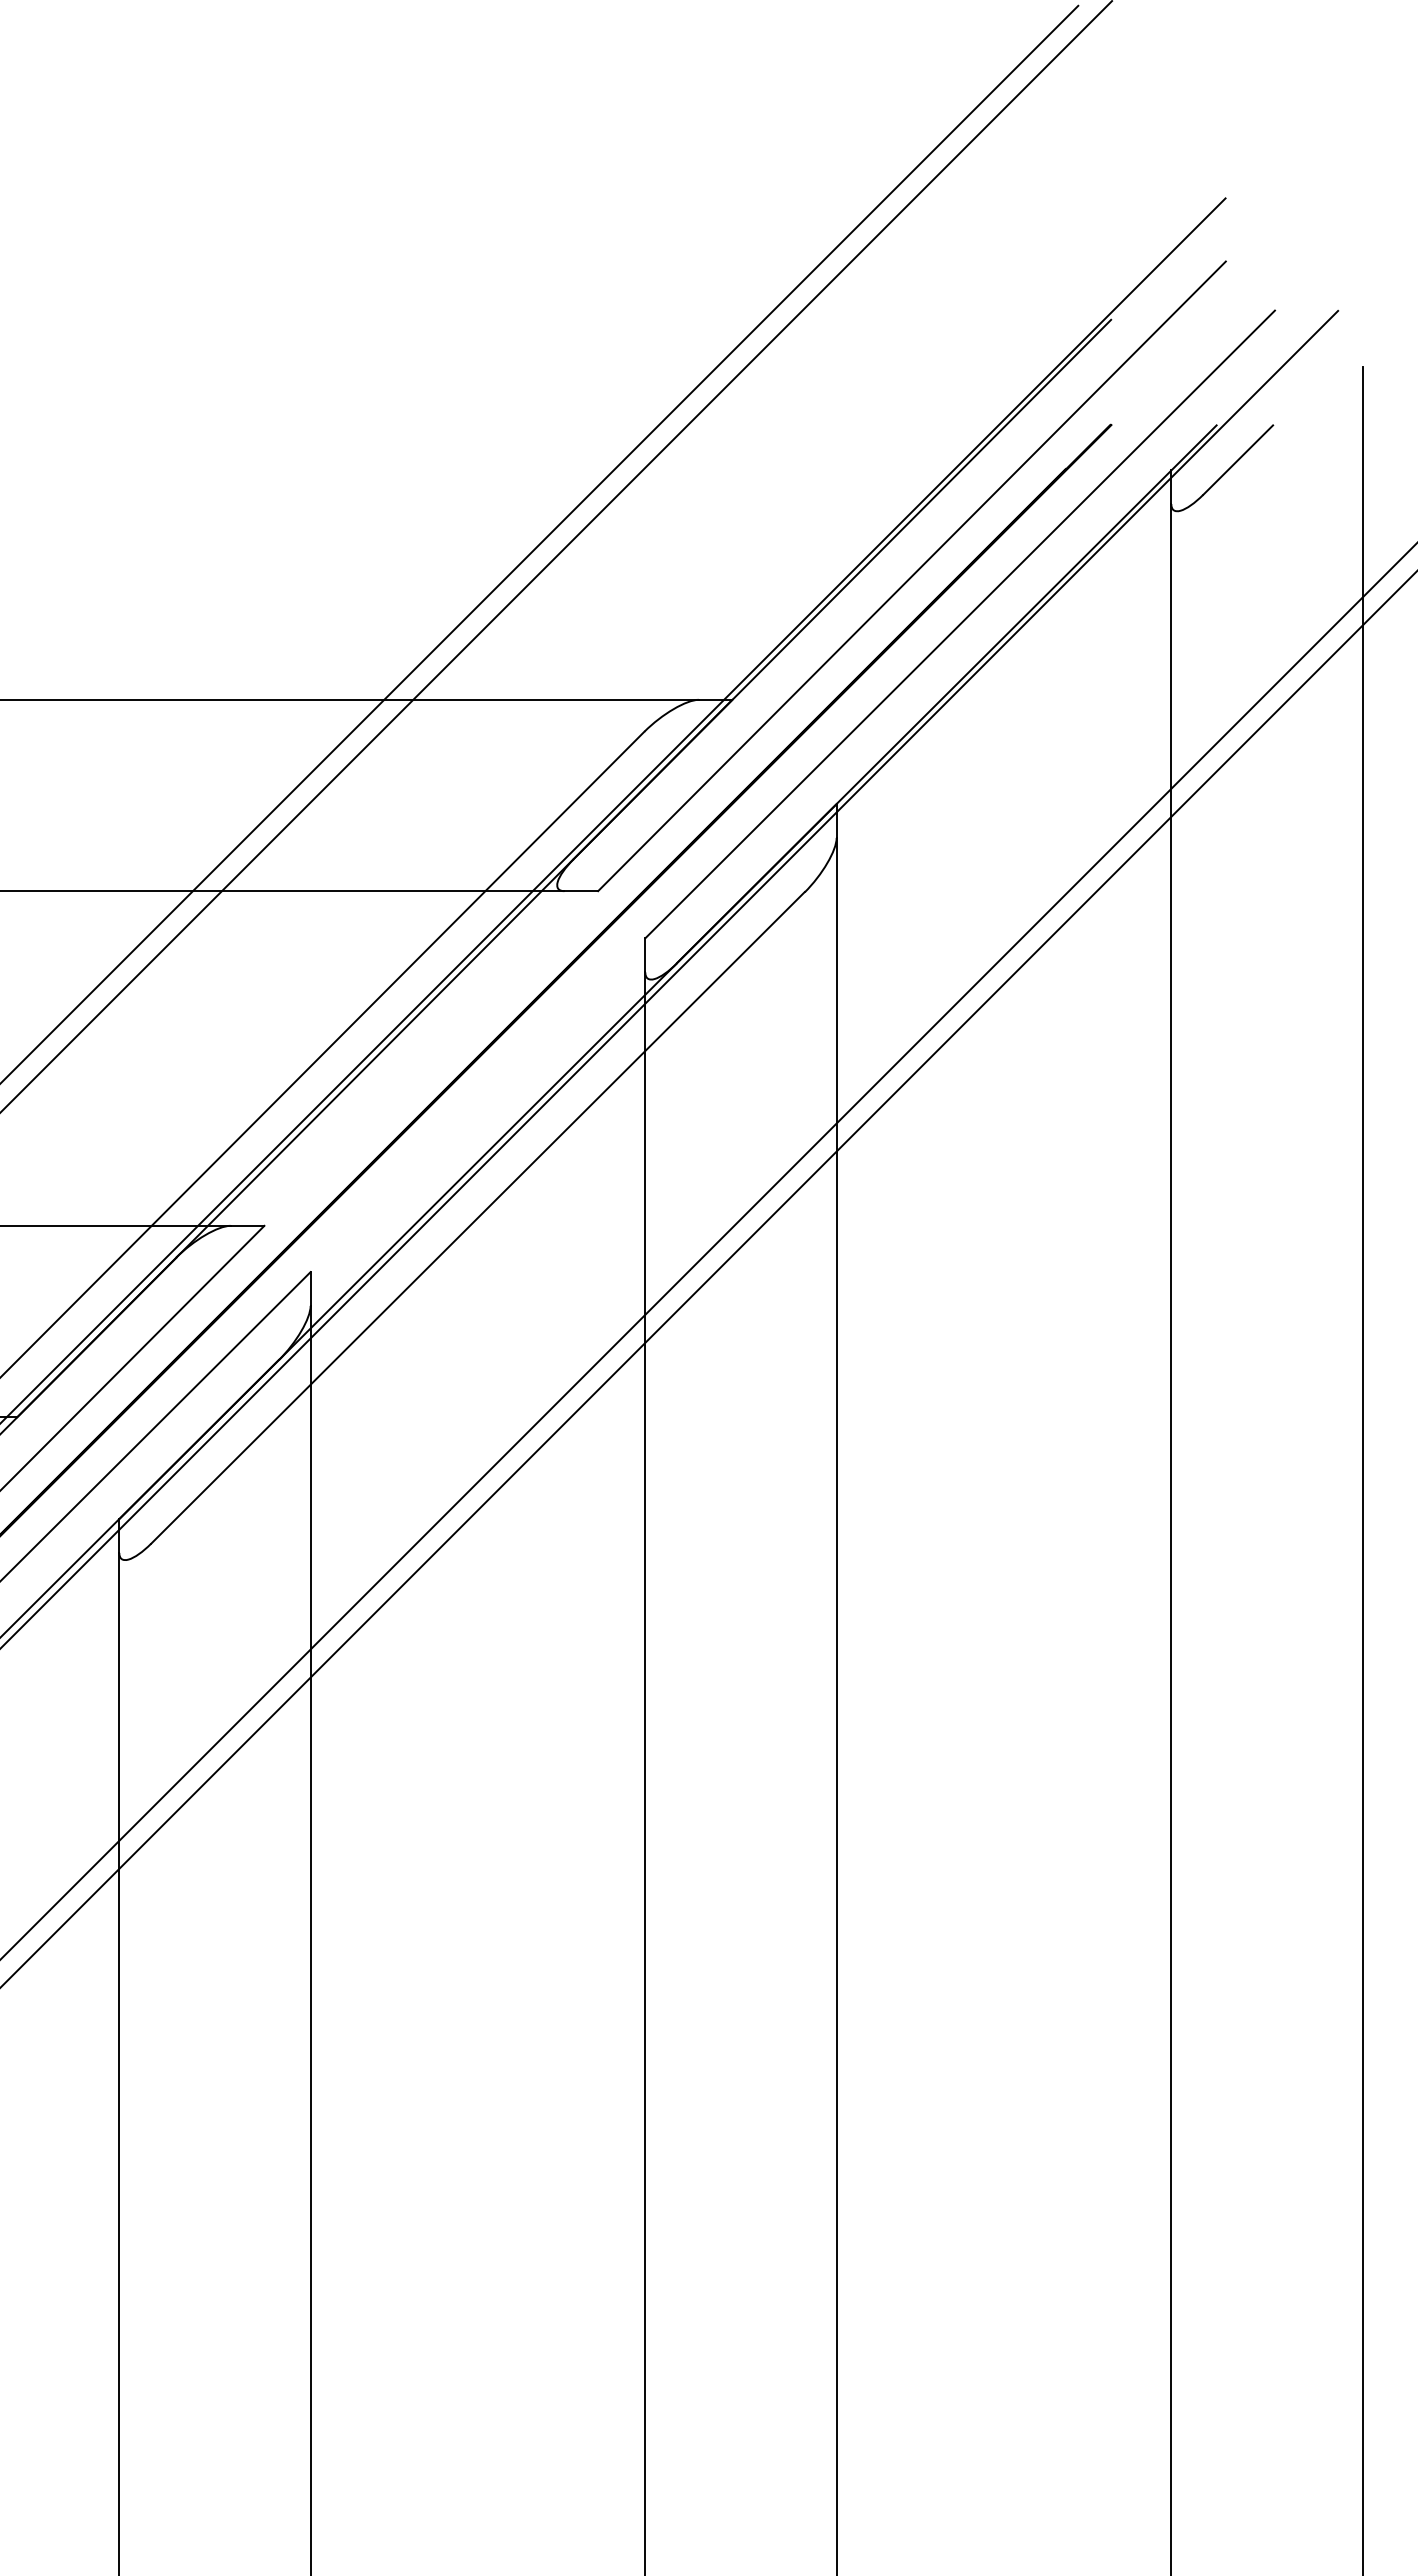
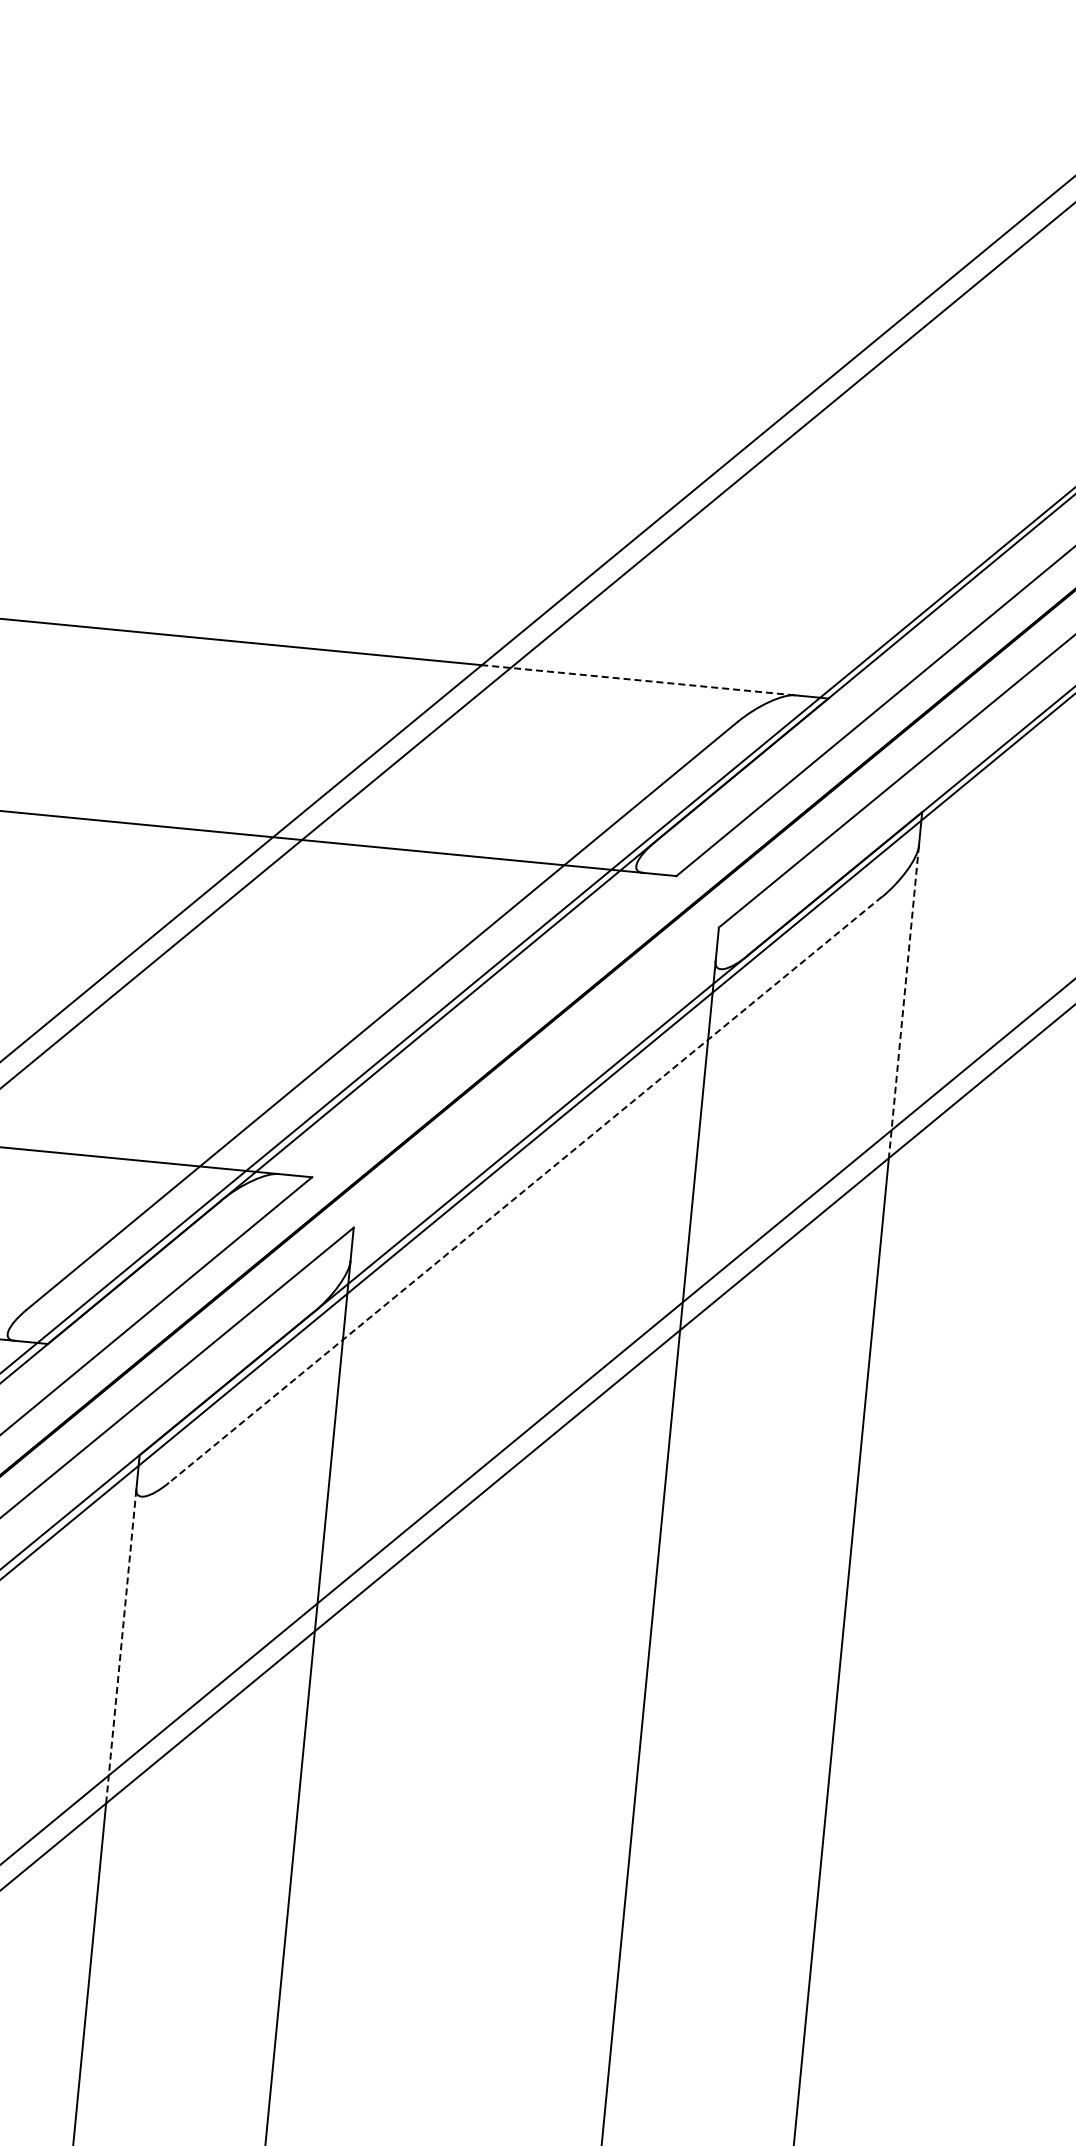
line: (540, 699) -> (637, 679), solid -> dashed
line: (836, 994) -> (903, 1001), solid -> dashed
line: (477, 1218) -> (524, 1190), solid -> dashed
line: (119, 1710) -> (121, 1645), solid -> dashed

